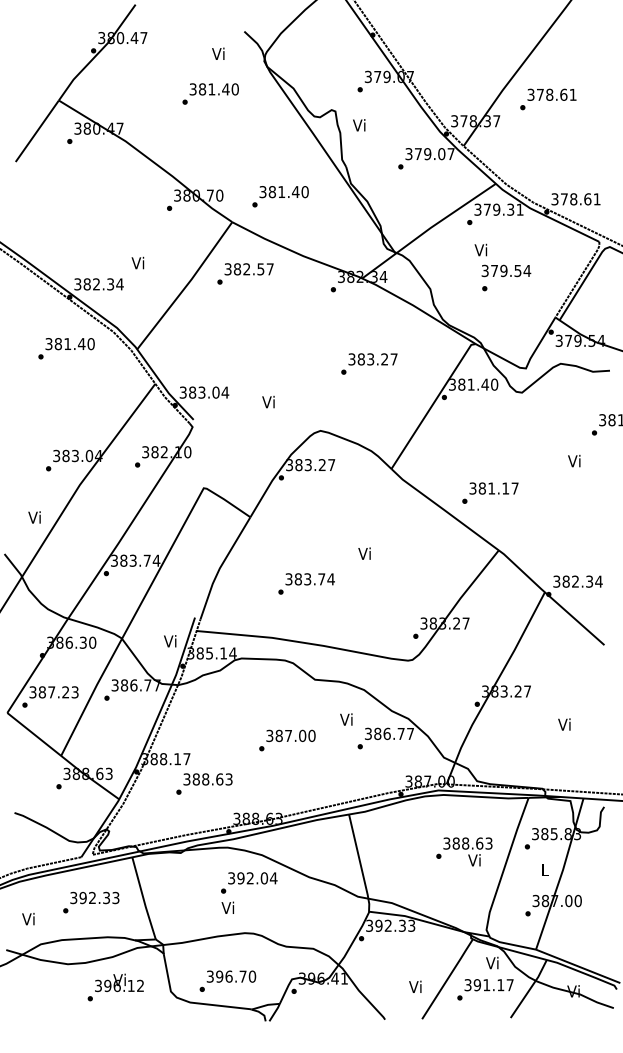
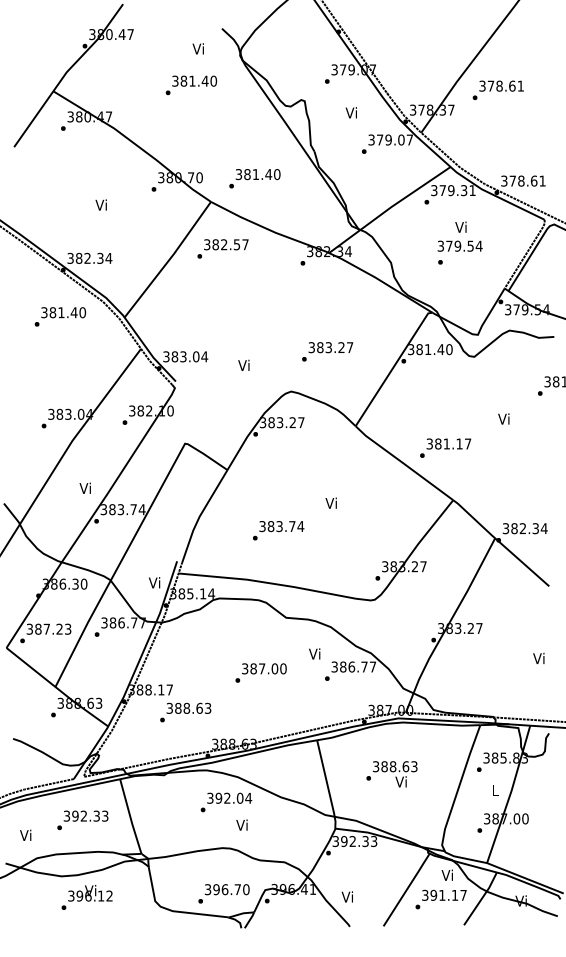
text: (358, 124) -> (350, 112), moved
text: (480, 249) -> (460, 226), moved
text: (137, 262) -> (100, 204), moved
text: (369, 363) -> (327, 351), moved
text: (573, 460) -> (503, 418), moved
text: (33, 516) -> (84, 487), moved
text: (563, 724) -> (538, 658), moved
text: (463, 852) -> (391, 774), moved
text: (227, 907) -> (241, 824), moved
text: (227, 980) -> (223, 893), moved
text: (414, 986) -> (346, 896), moved
text: (115, 987) -> (86, 897), moved

